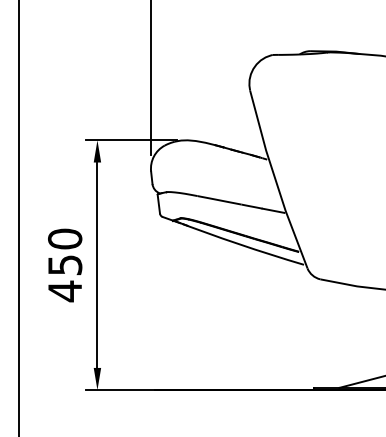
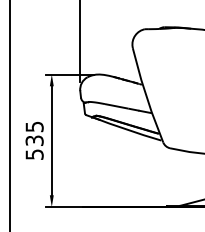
text: (64, 264) -> (34, 140), 450 -> 535

